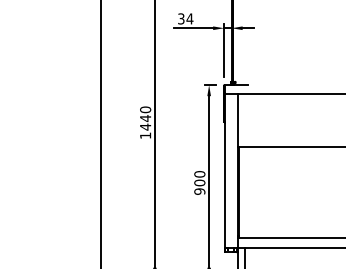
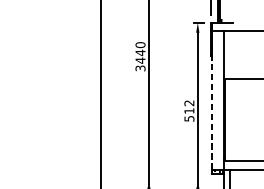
text: (145, 135) -> (140, 68), 1440 -> 3440
line: (225, 170) -> (212, 99), solid -> dashed
text: (199, 182) -> (189, 110), 900 -> 512

